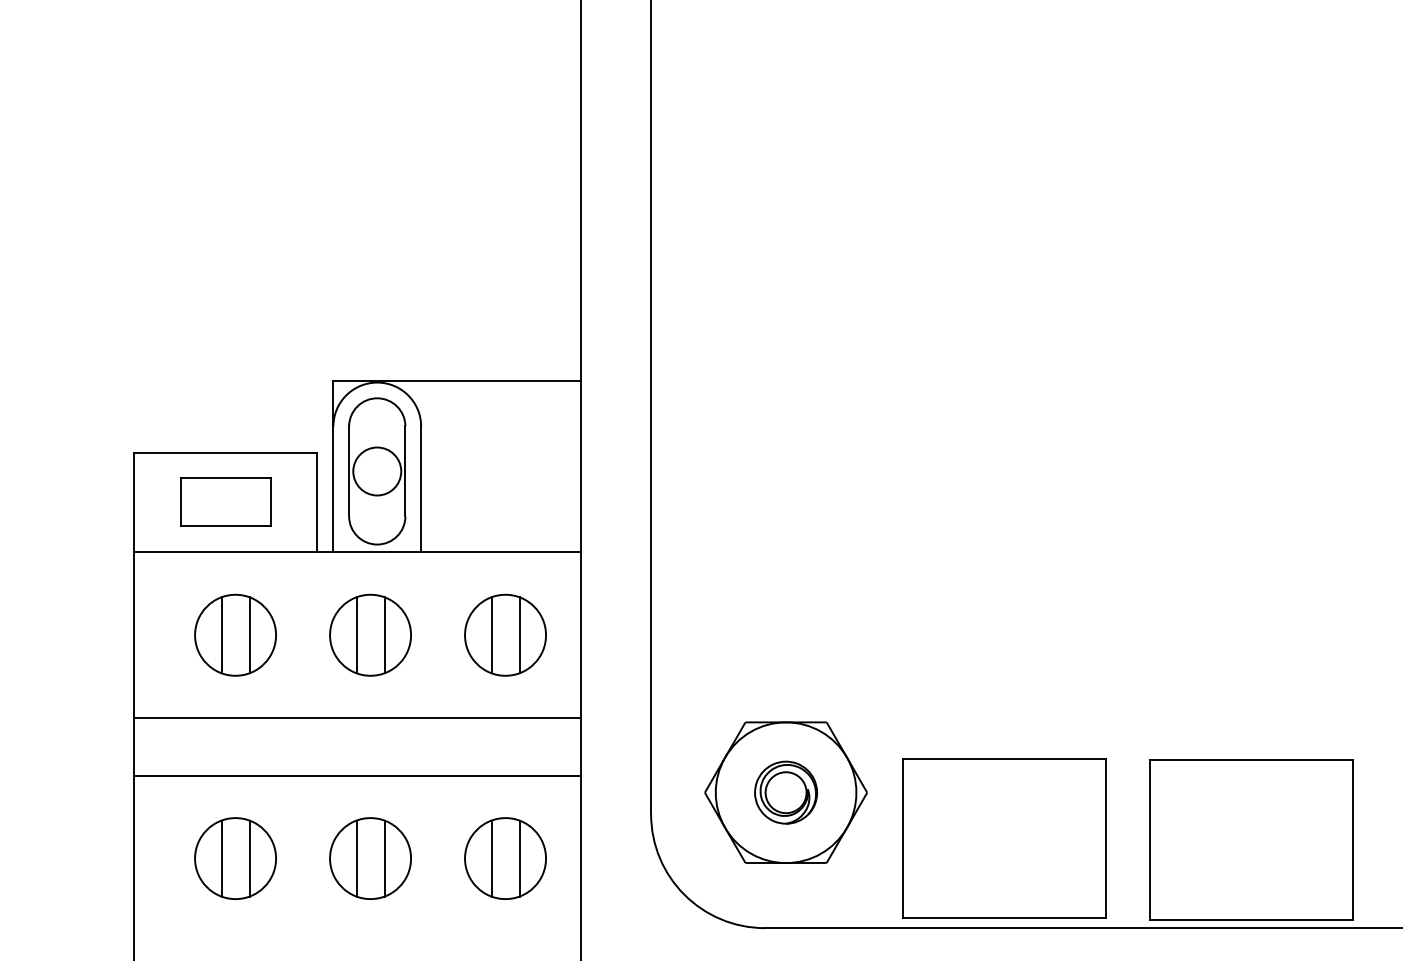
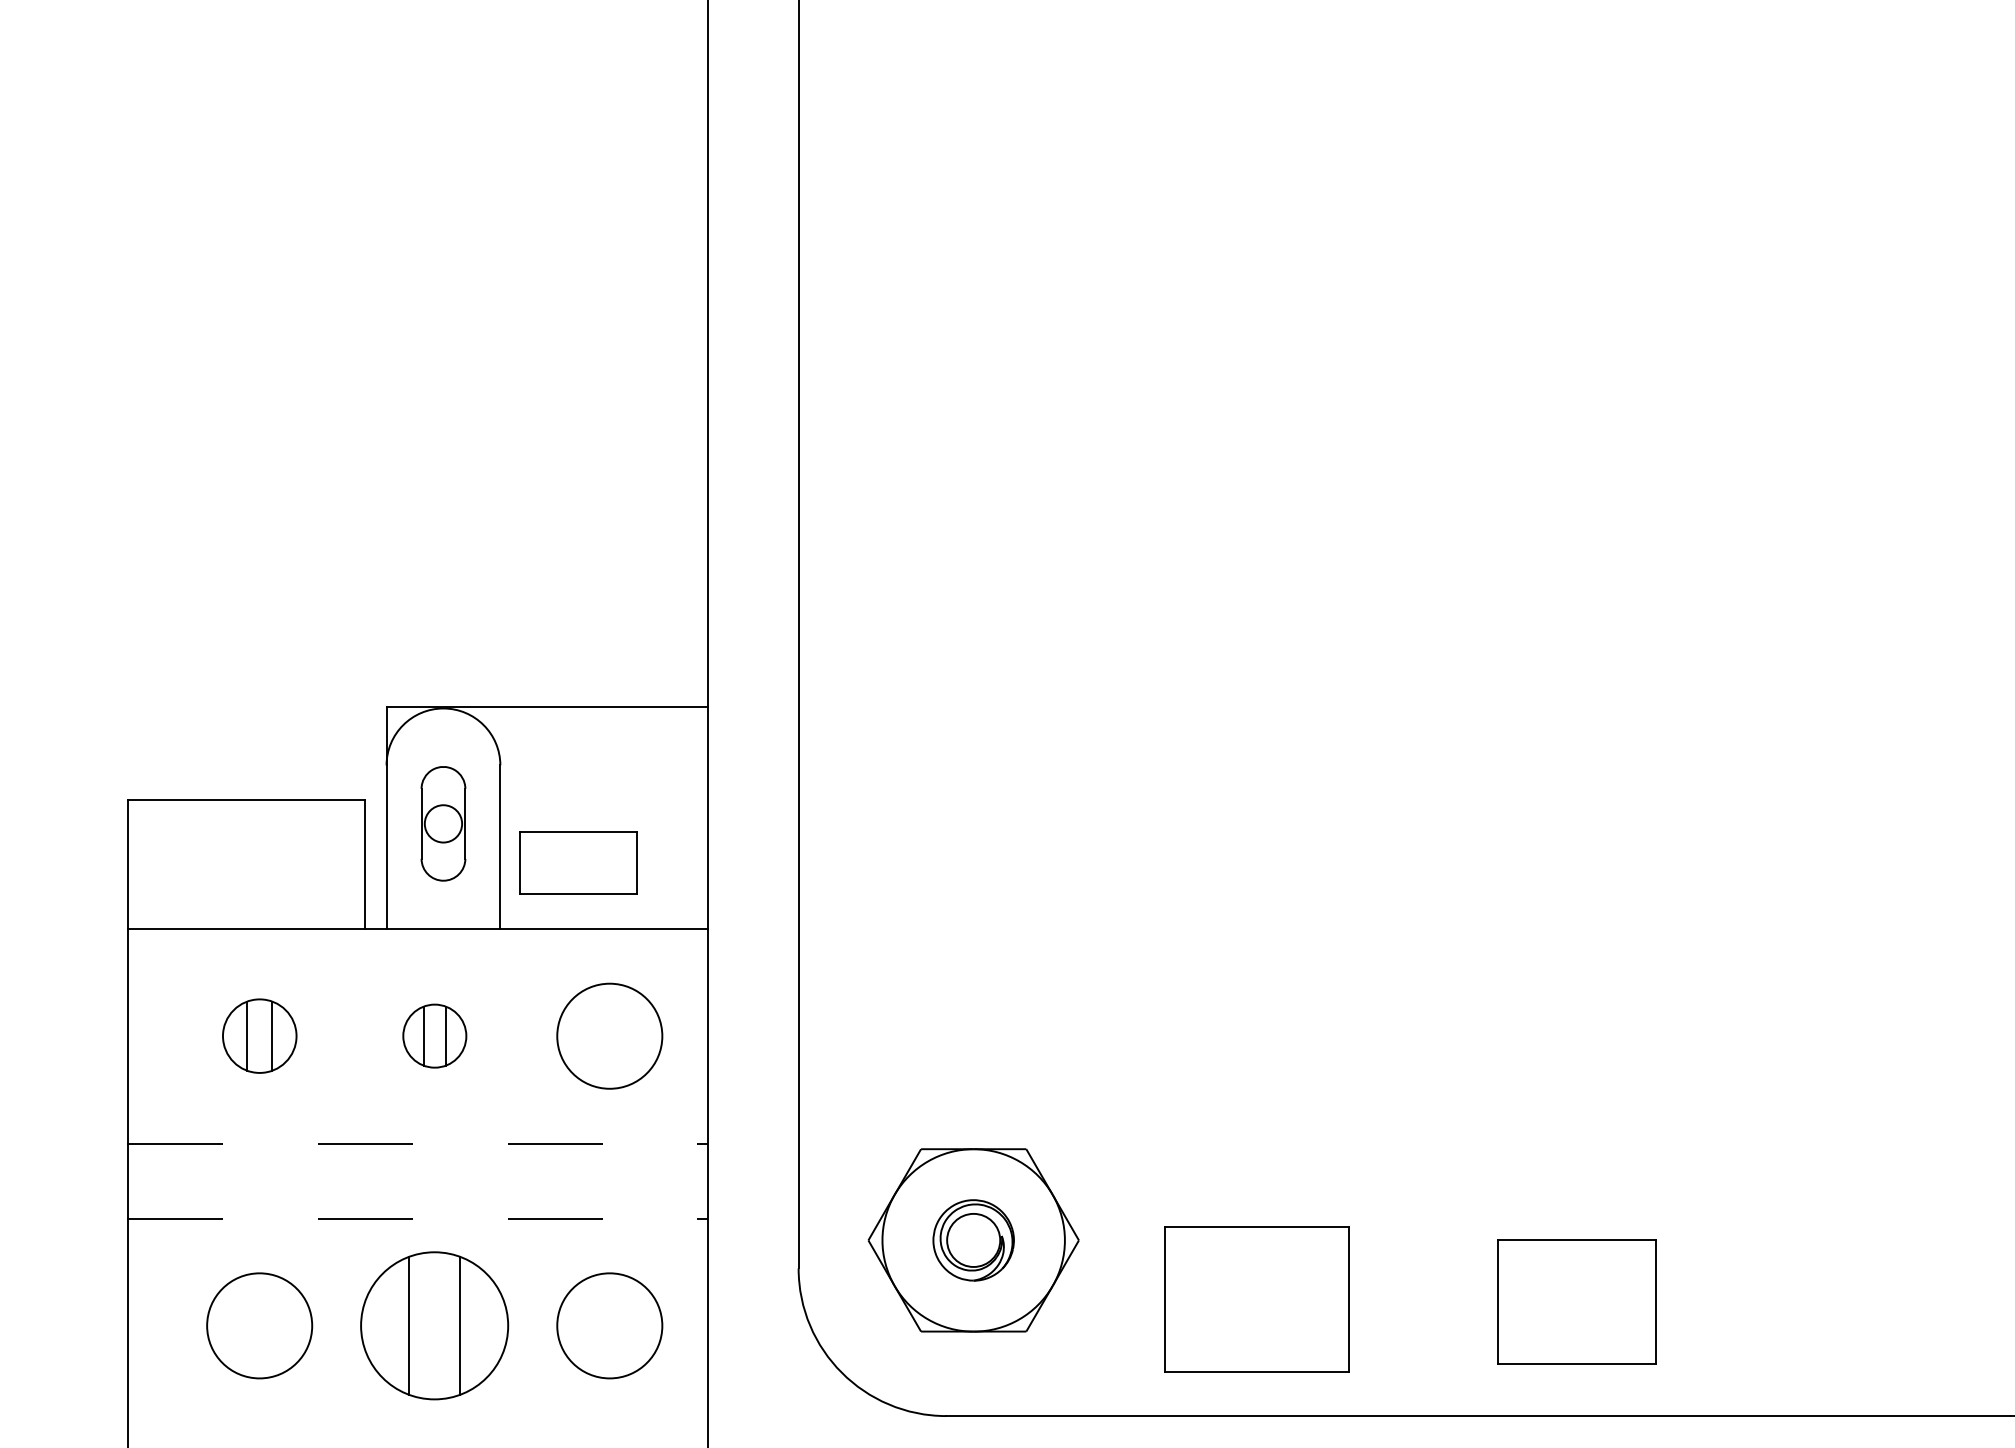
part: (377, 471) -> (443, 823), size x0.6
part: (225, 501) -> (578, 862), moved
part: (235, 634) -> (259, 1035), size x0.7
part: (370, 634) -> (434, 1035), size x0.6
line: (491, 634) -> (591, 1035), removed
line: (519, 634) -> (627, 1035), removed
line: (358, 717) -> (418, 1143), solid -> dashed
line: (358, 775) -> (418, 1218), solid -> dashed
part: (1004, 838) -> (1256, 1299), size x0.7
part: (1250, 839) -> (1576, 1301), size x0.6
line: (221, 858) -> (241, 1325), removed
line: (249, 858) -> (277, 1325), removed
part: (370, 858) -> (434, 1325), size x1.4
line: (491, 858) -> (591, 1325), removed
line: (519, 858) -> (627, 1325), removed

